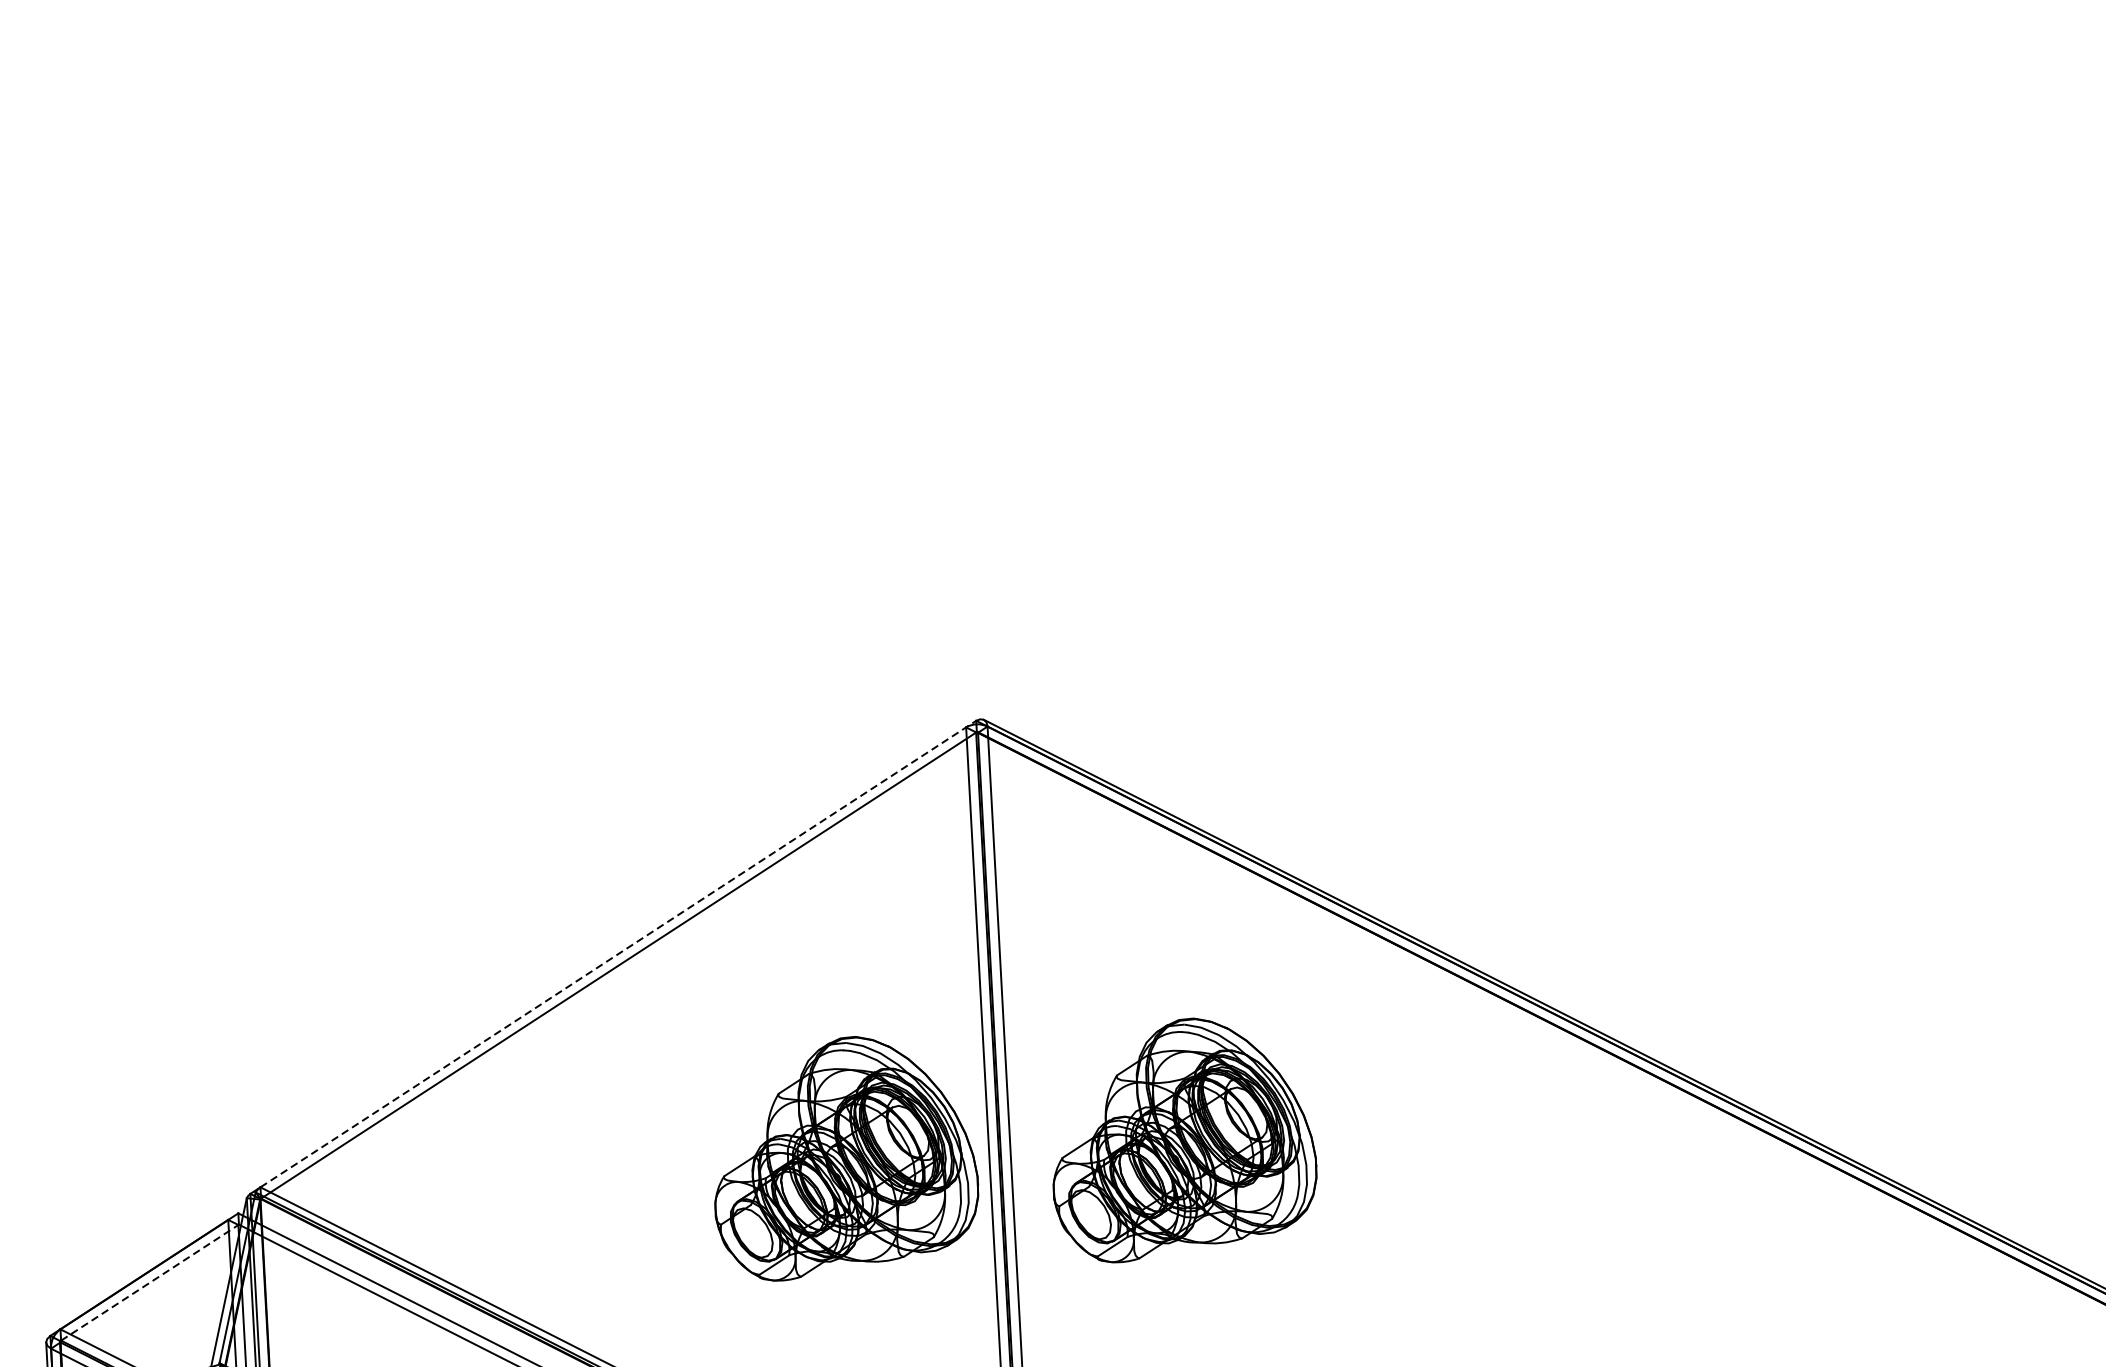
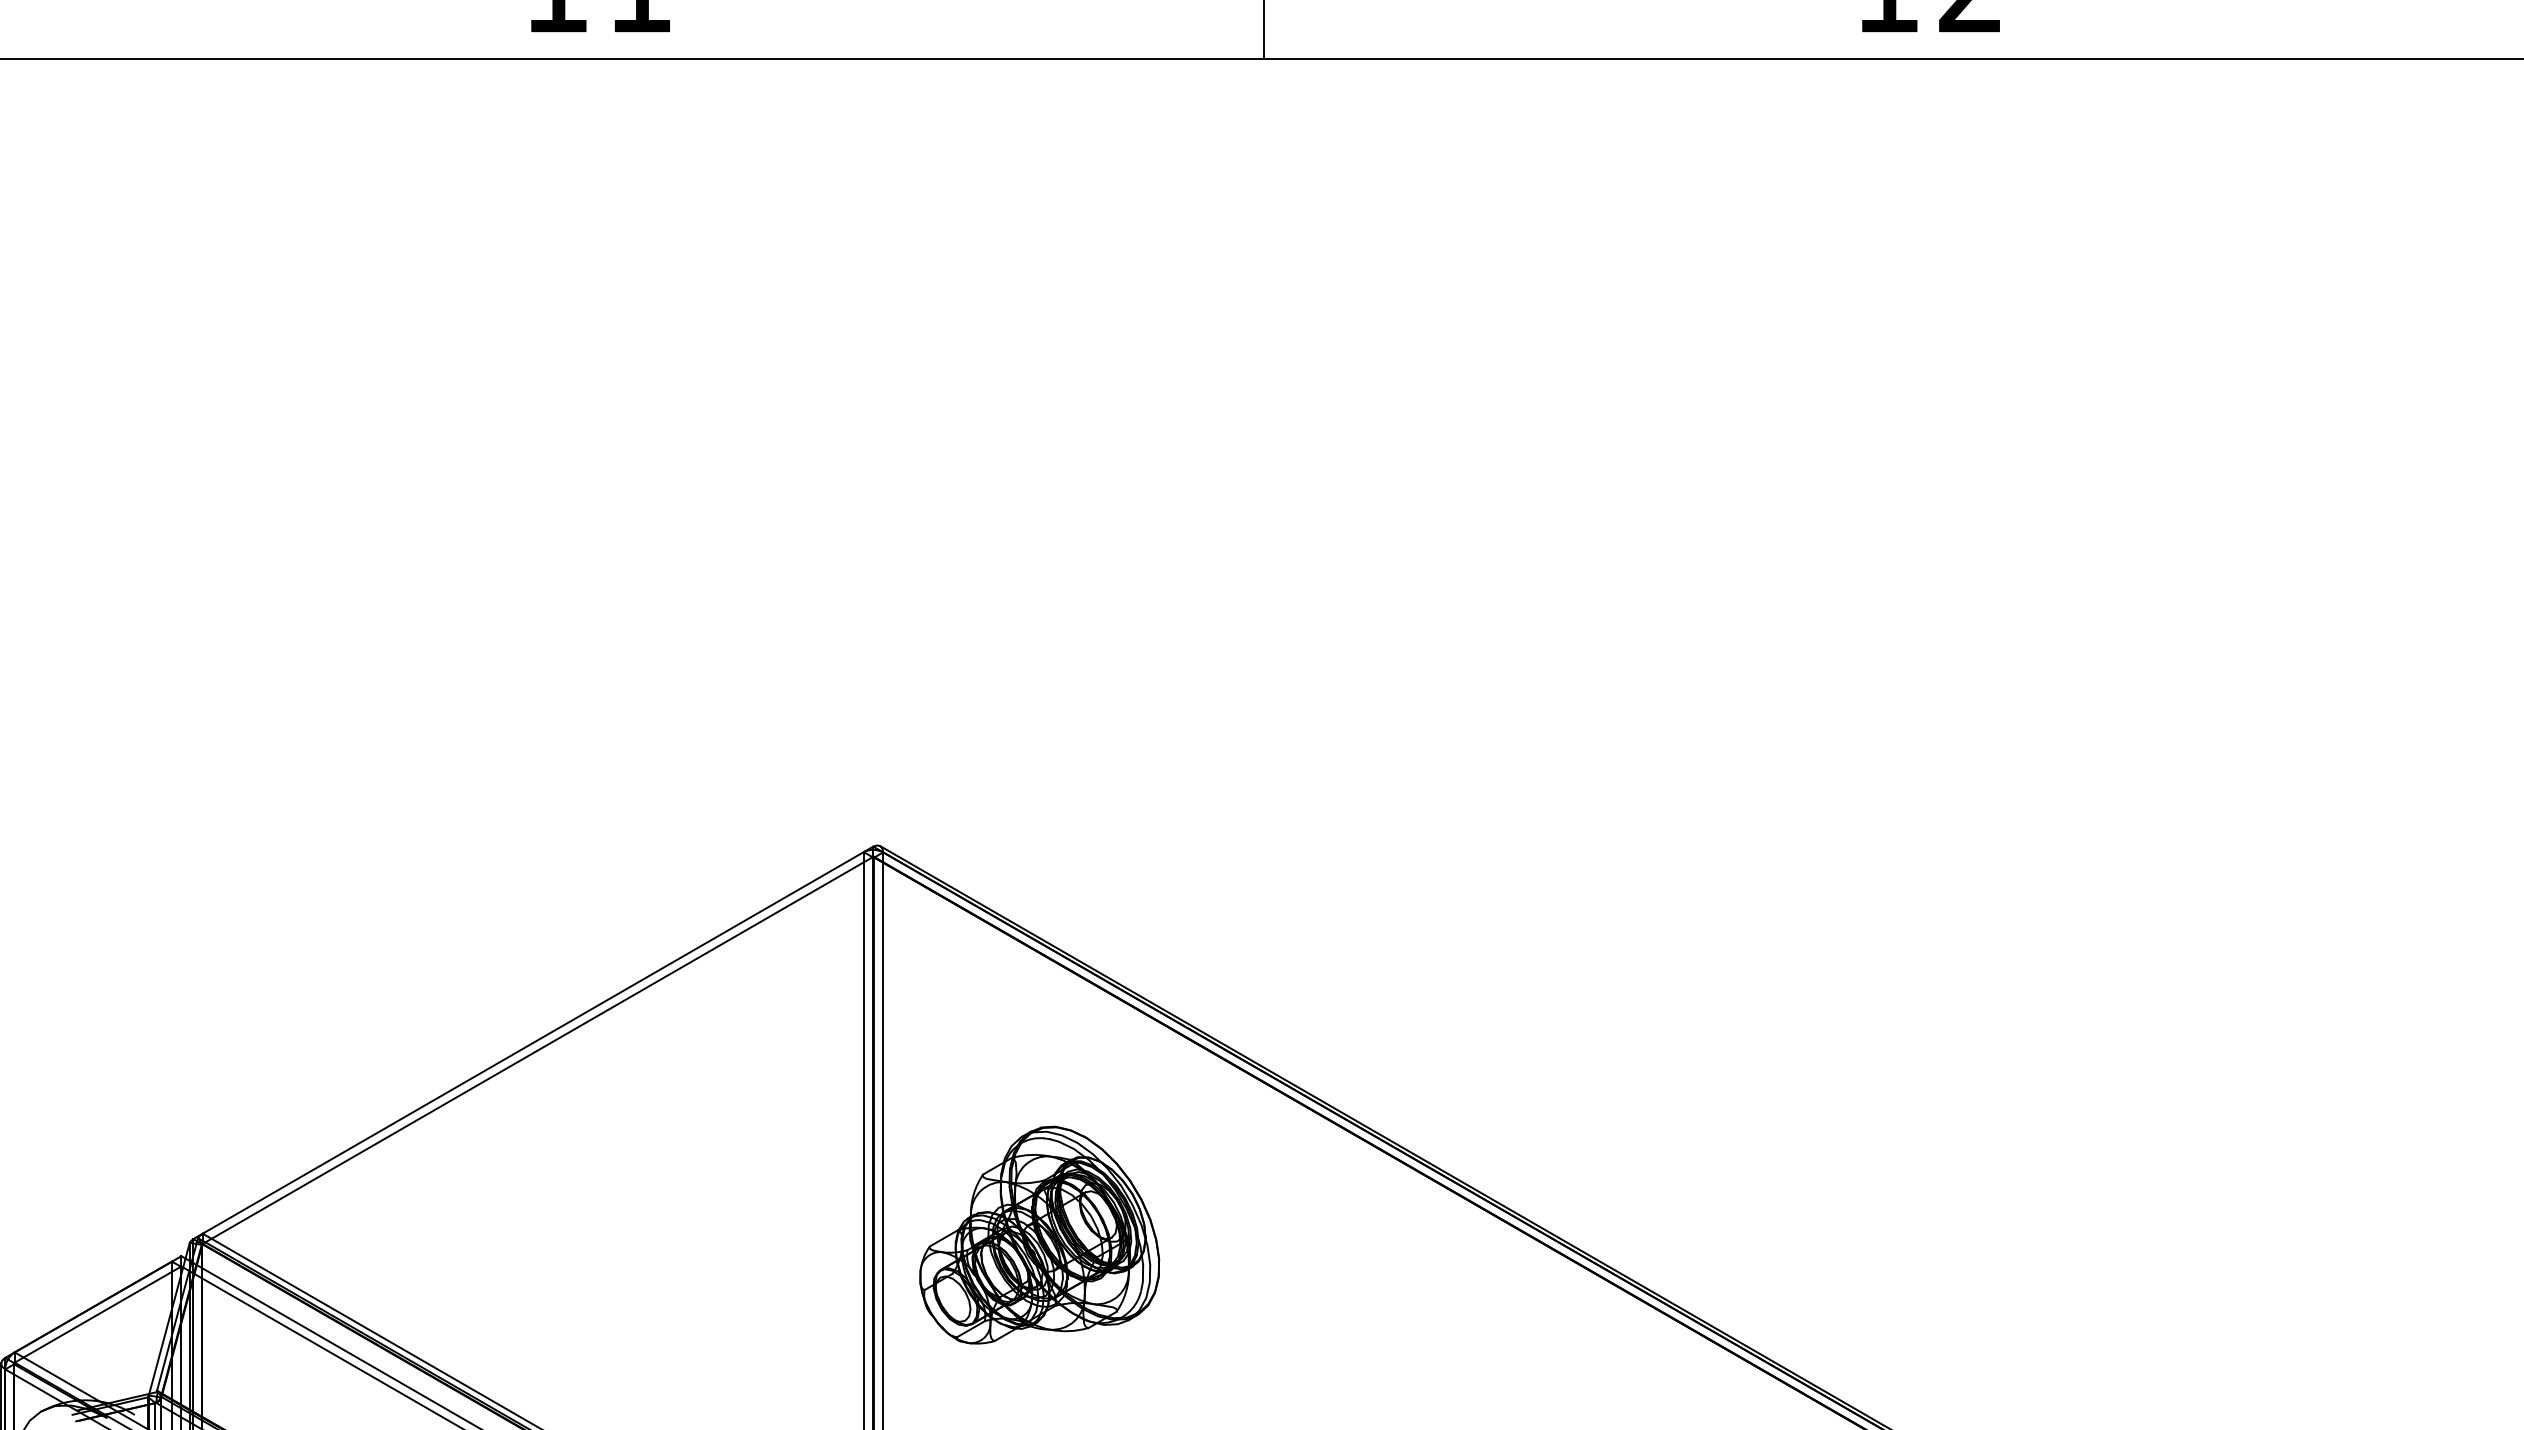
line: (618, 953) -> (538, 1039), dashed -> solid
part: (844, 1156) -> (732, 1234), removed
line: (150, 1282) -> (98, 1314), dashed -> solid

